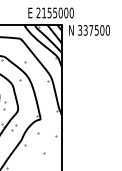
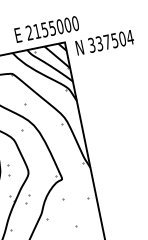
text: (107, 30) -> (129, 37), 337500 -> 337504

